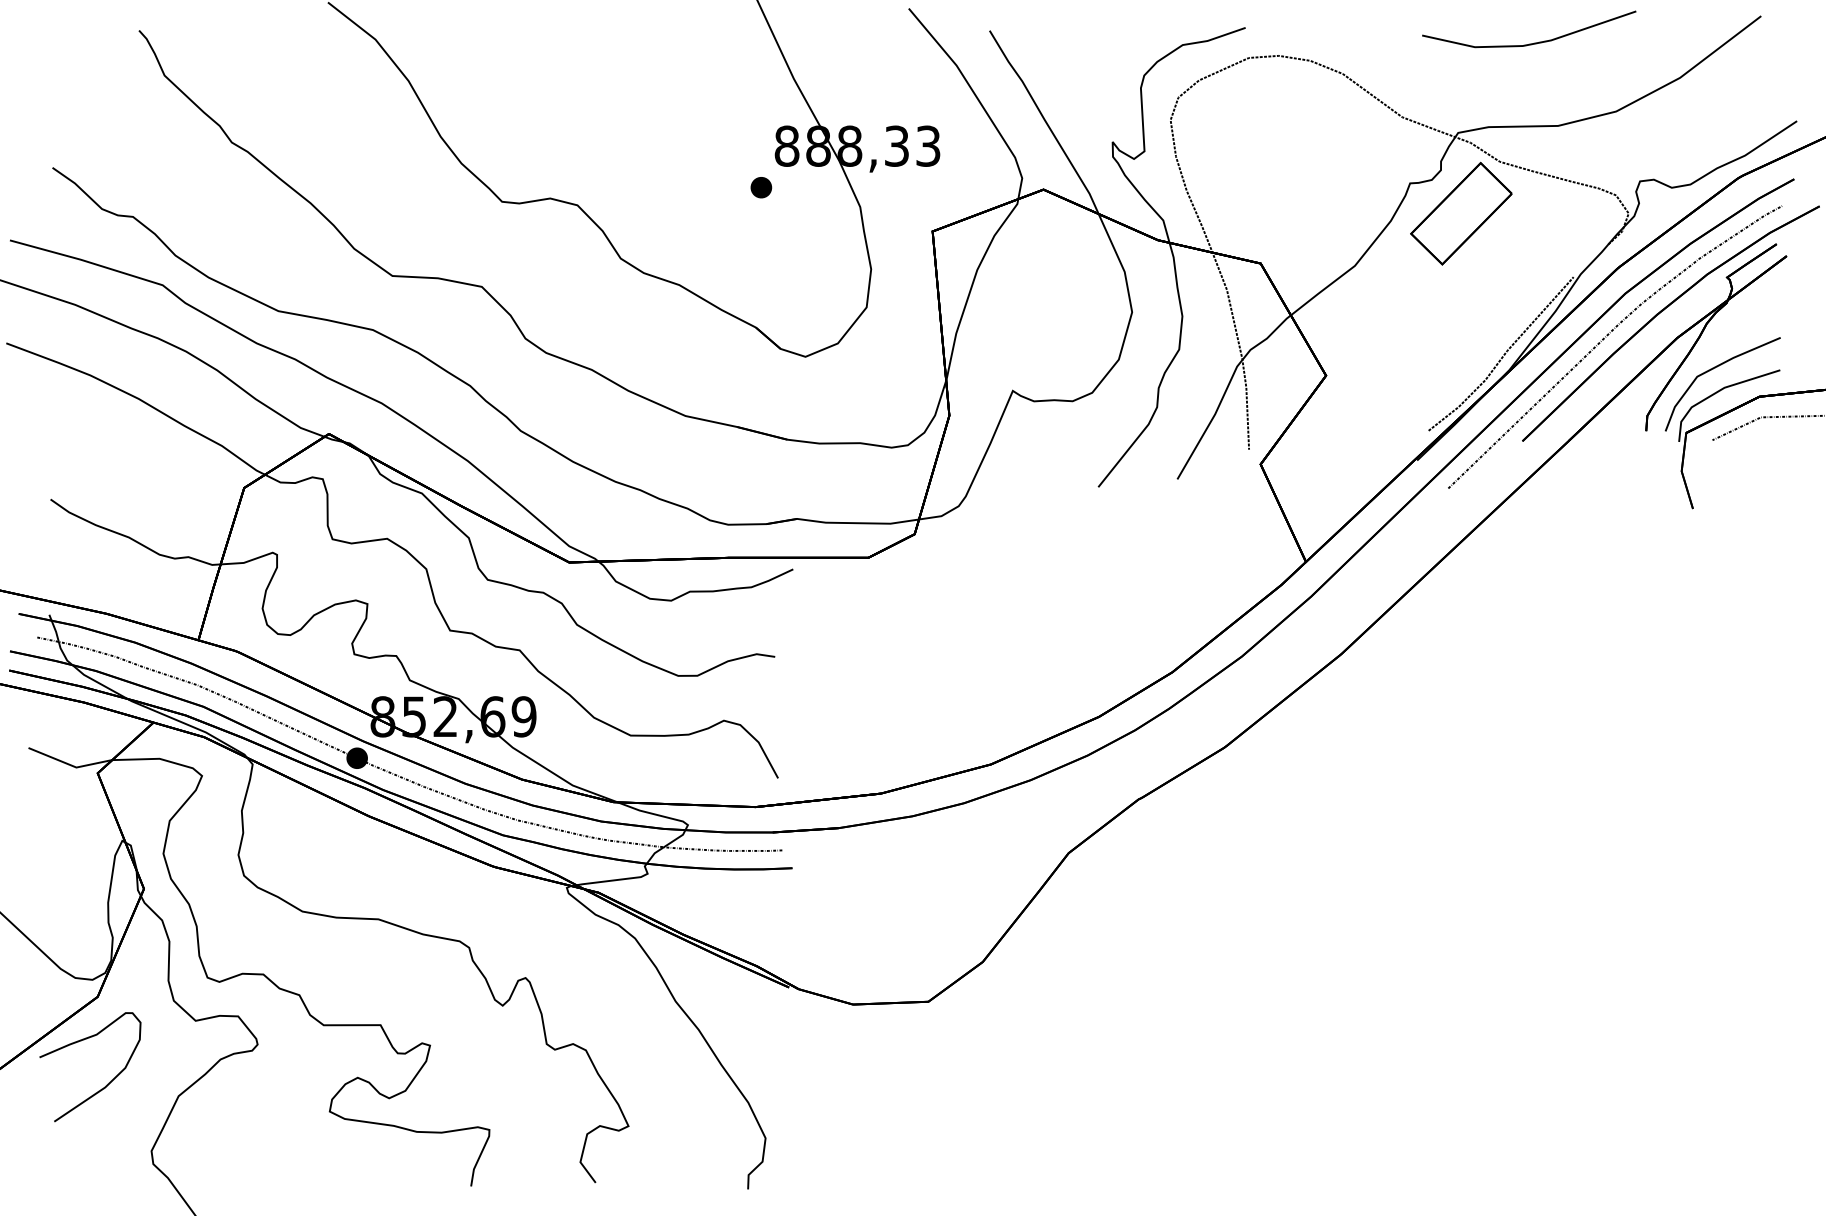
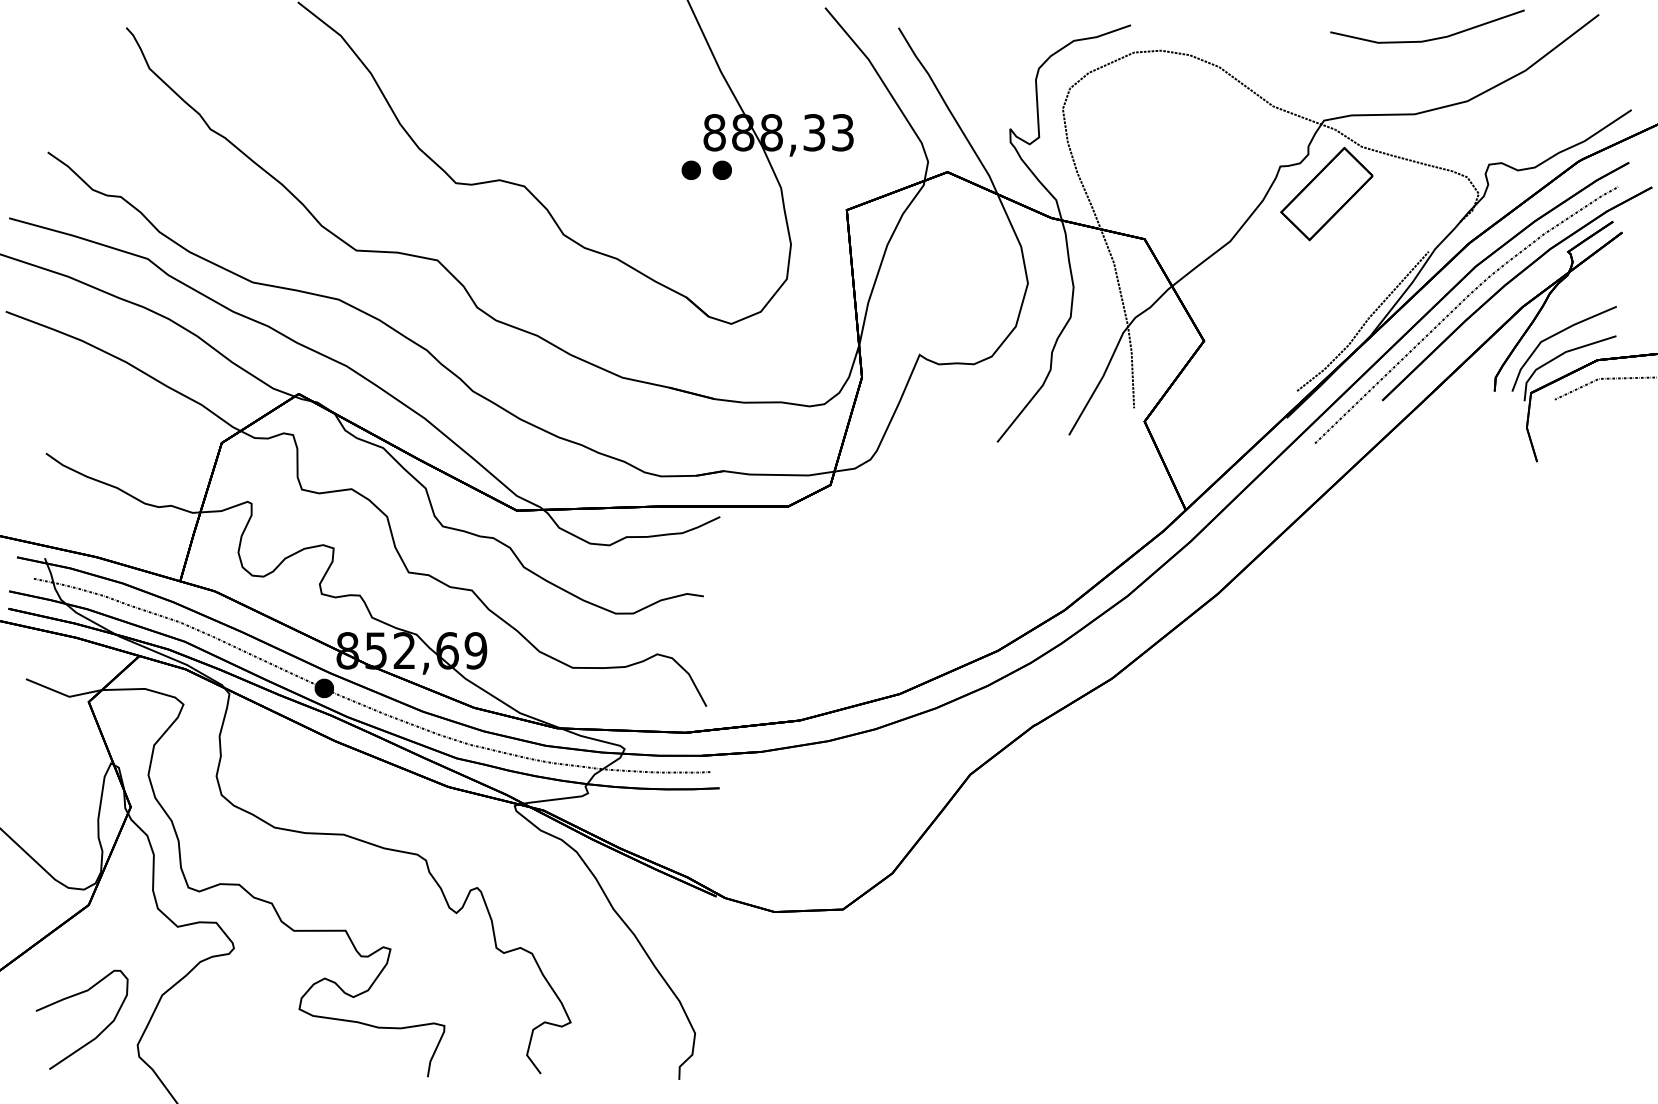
line: (1533, 42) -> (1431, 38), moved
part: (794, 186) -> (721, 169), added
part: (104, 1086) -> (94, 1037), moved

